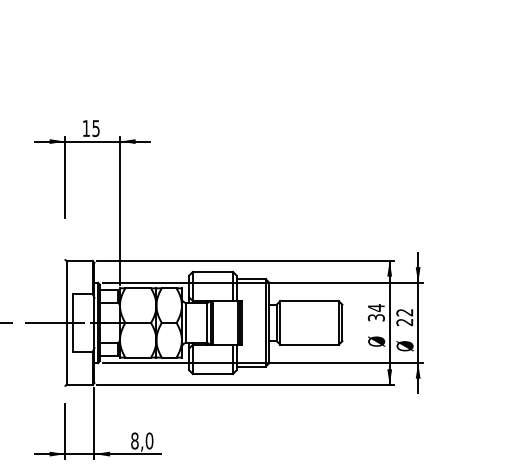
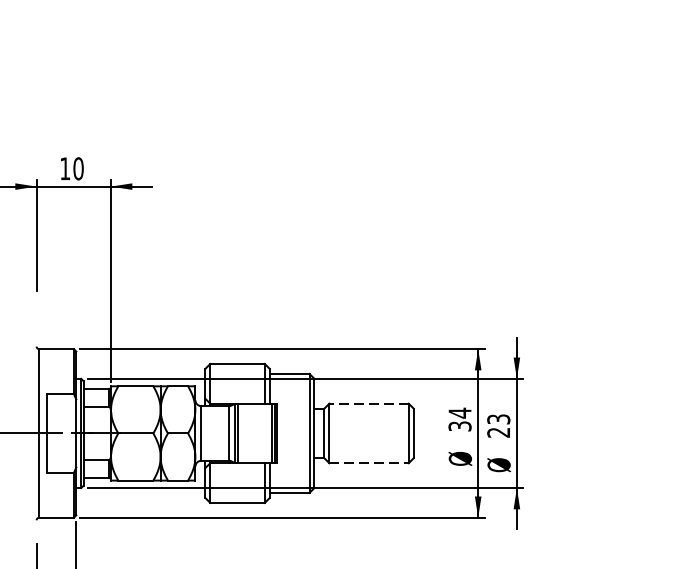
text: (95, 128) -> (77, 168), 15 -> 10
line: (309, 301) -> (369, 404), solid -> dashed
text: (404, 312) -> (498, 419), 22 -> 23
line: (310, 344) -> (370, 462), solid -> dashed

